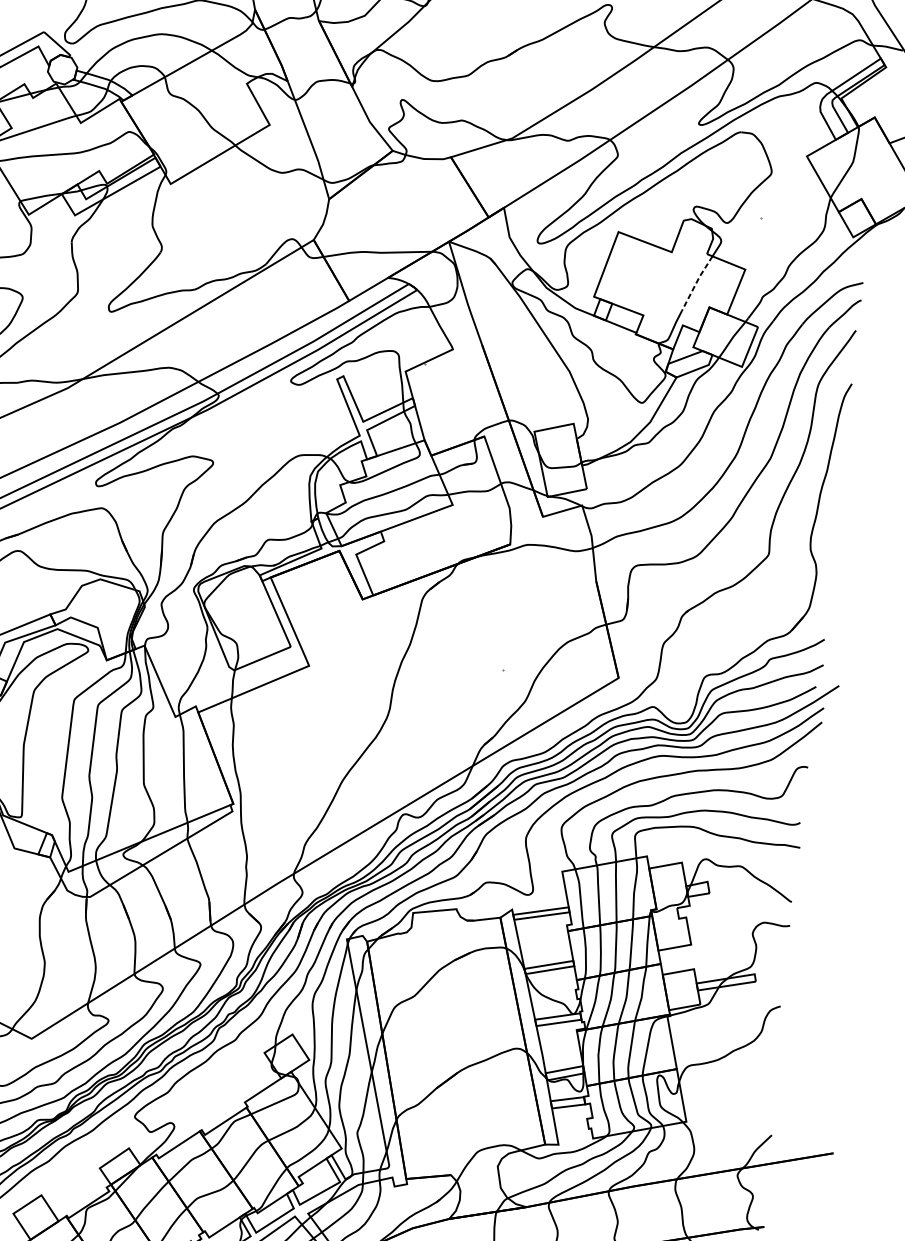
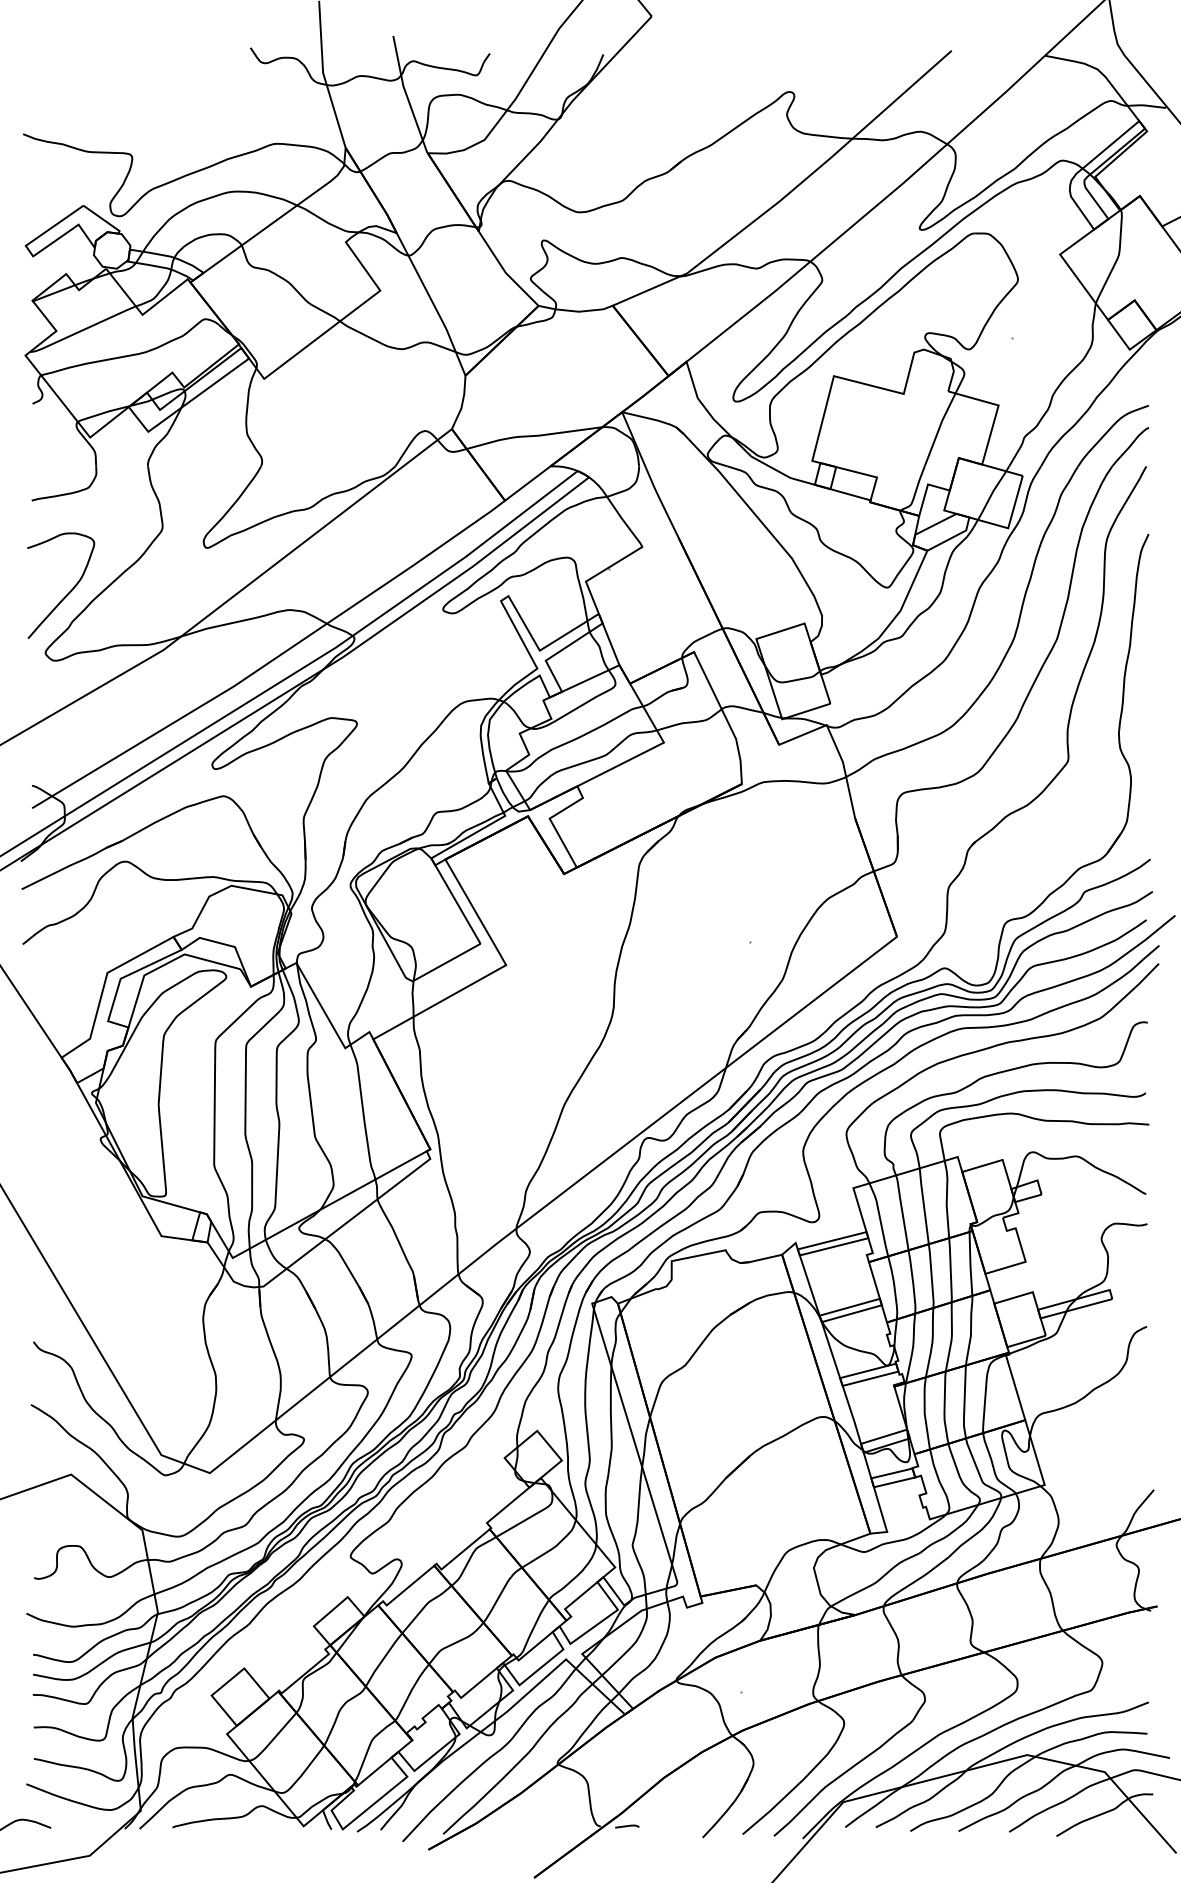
line: (696, 283) -> (939, 429), dashed -> solid

